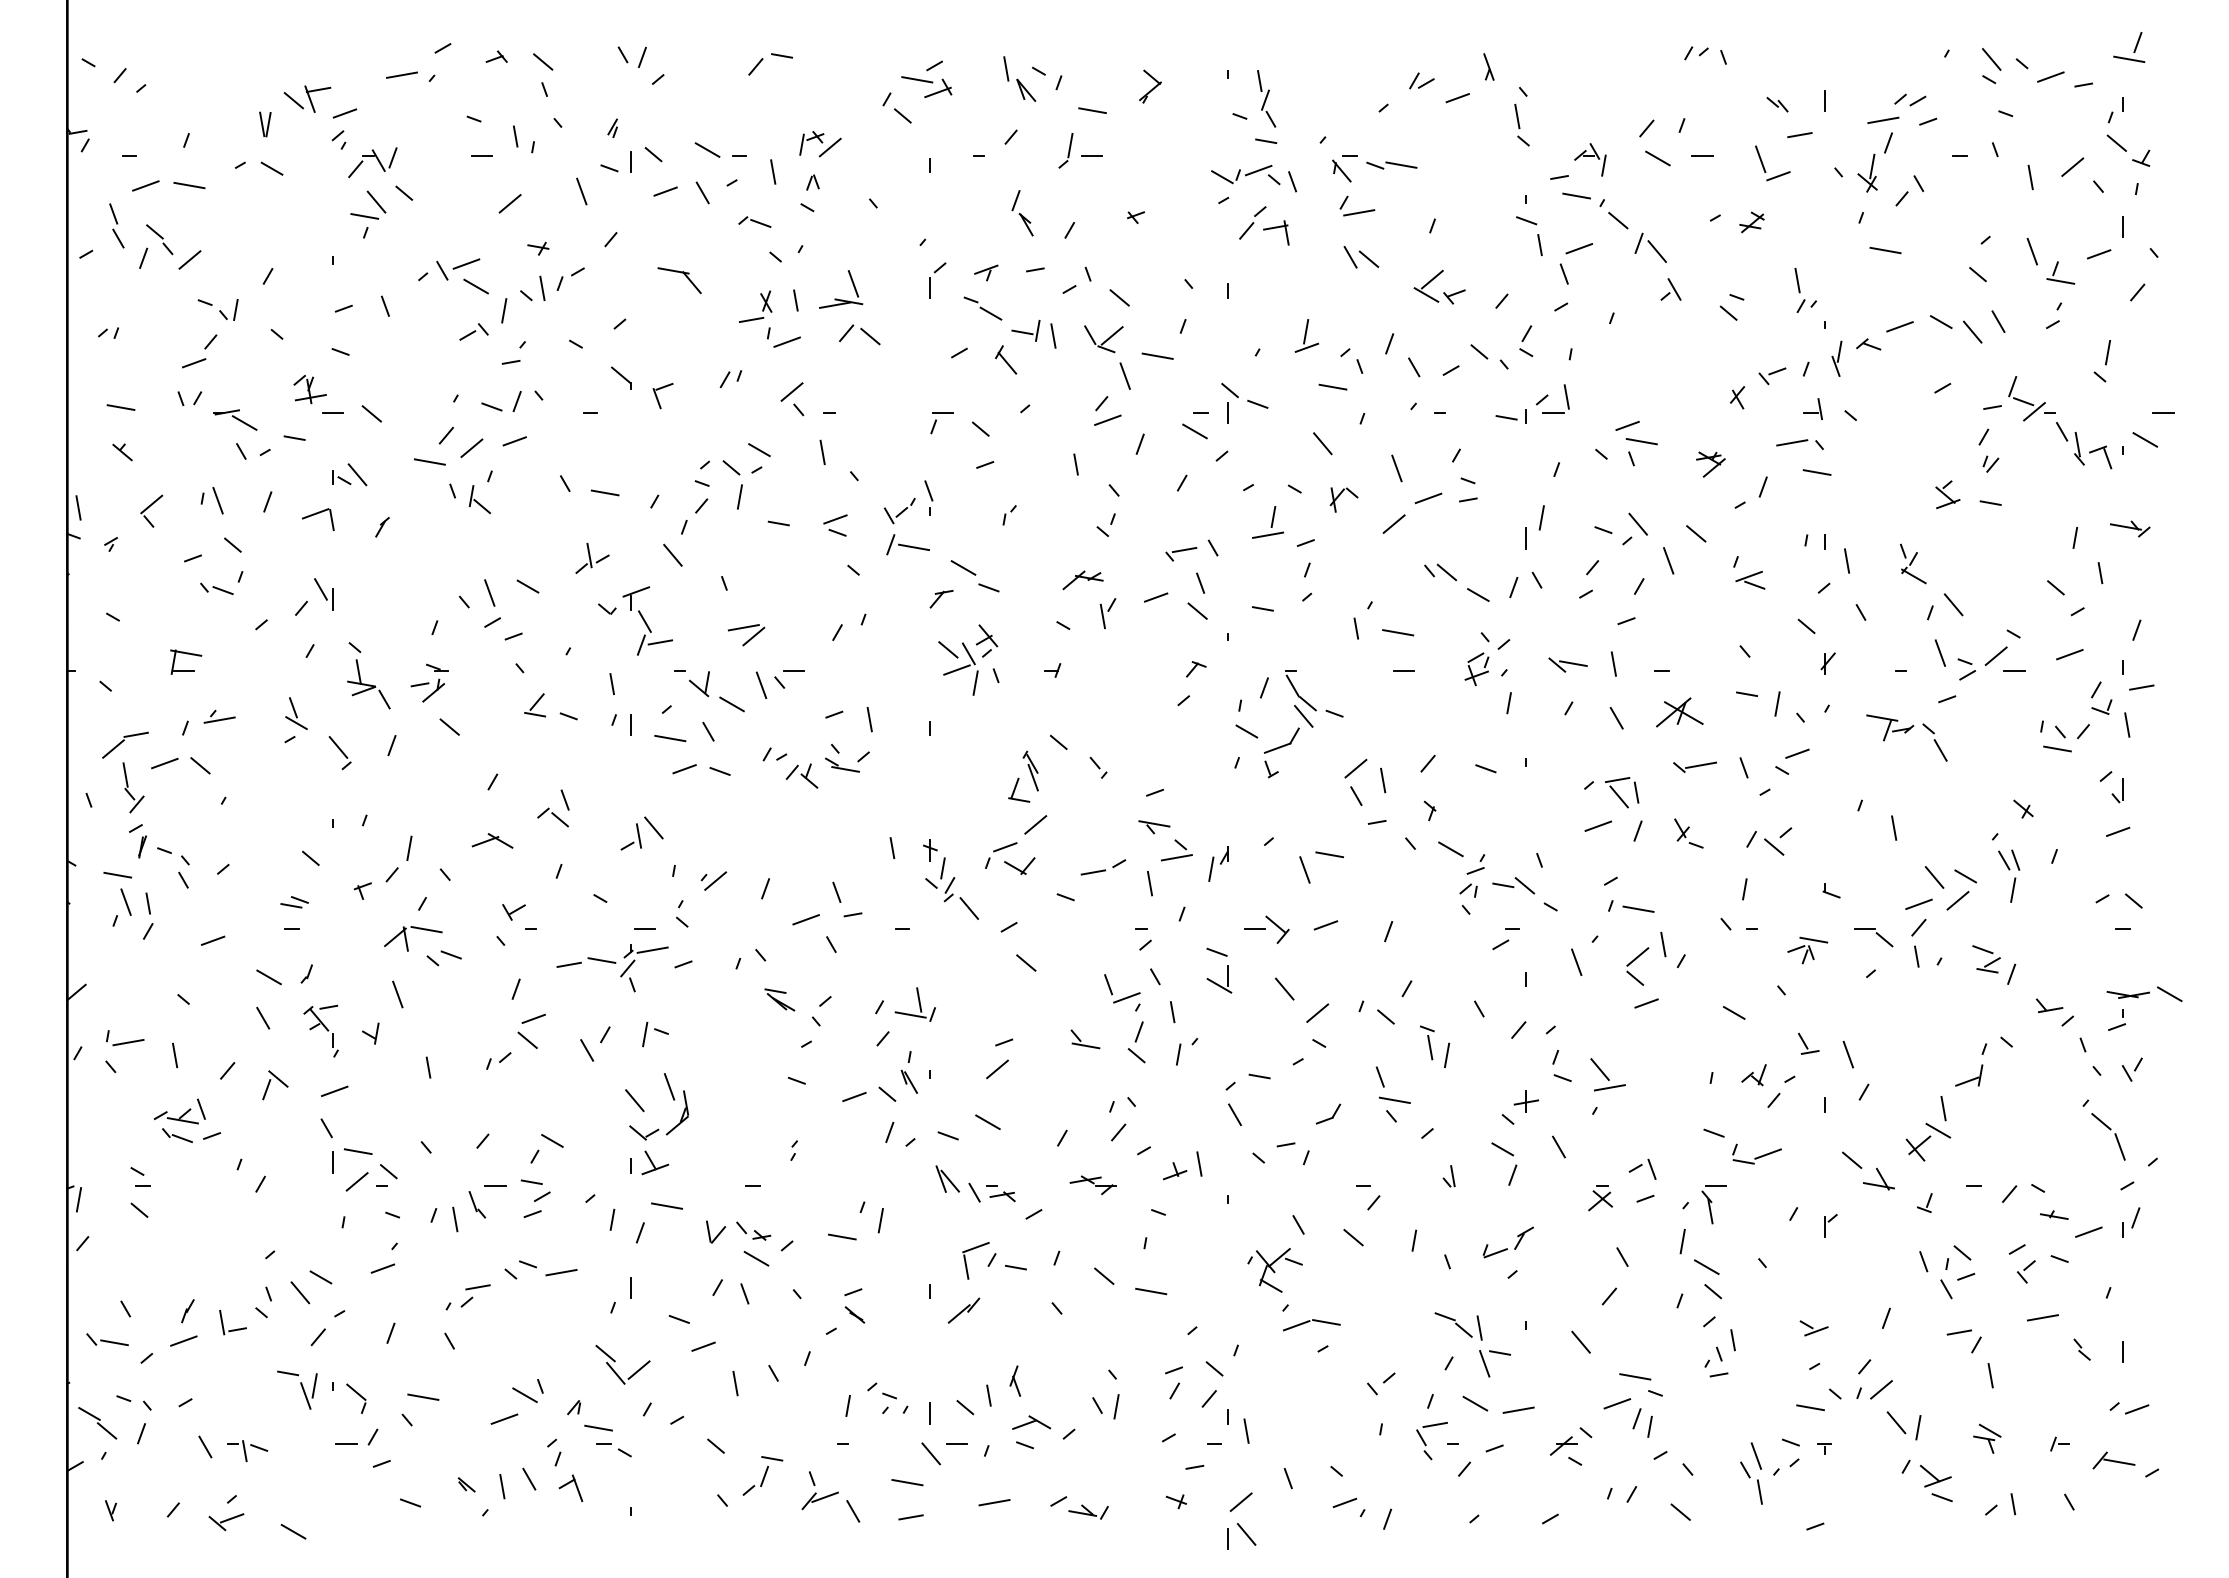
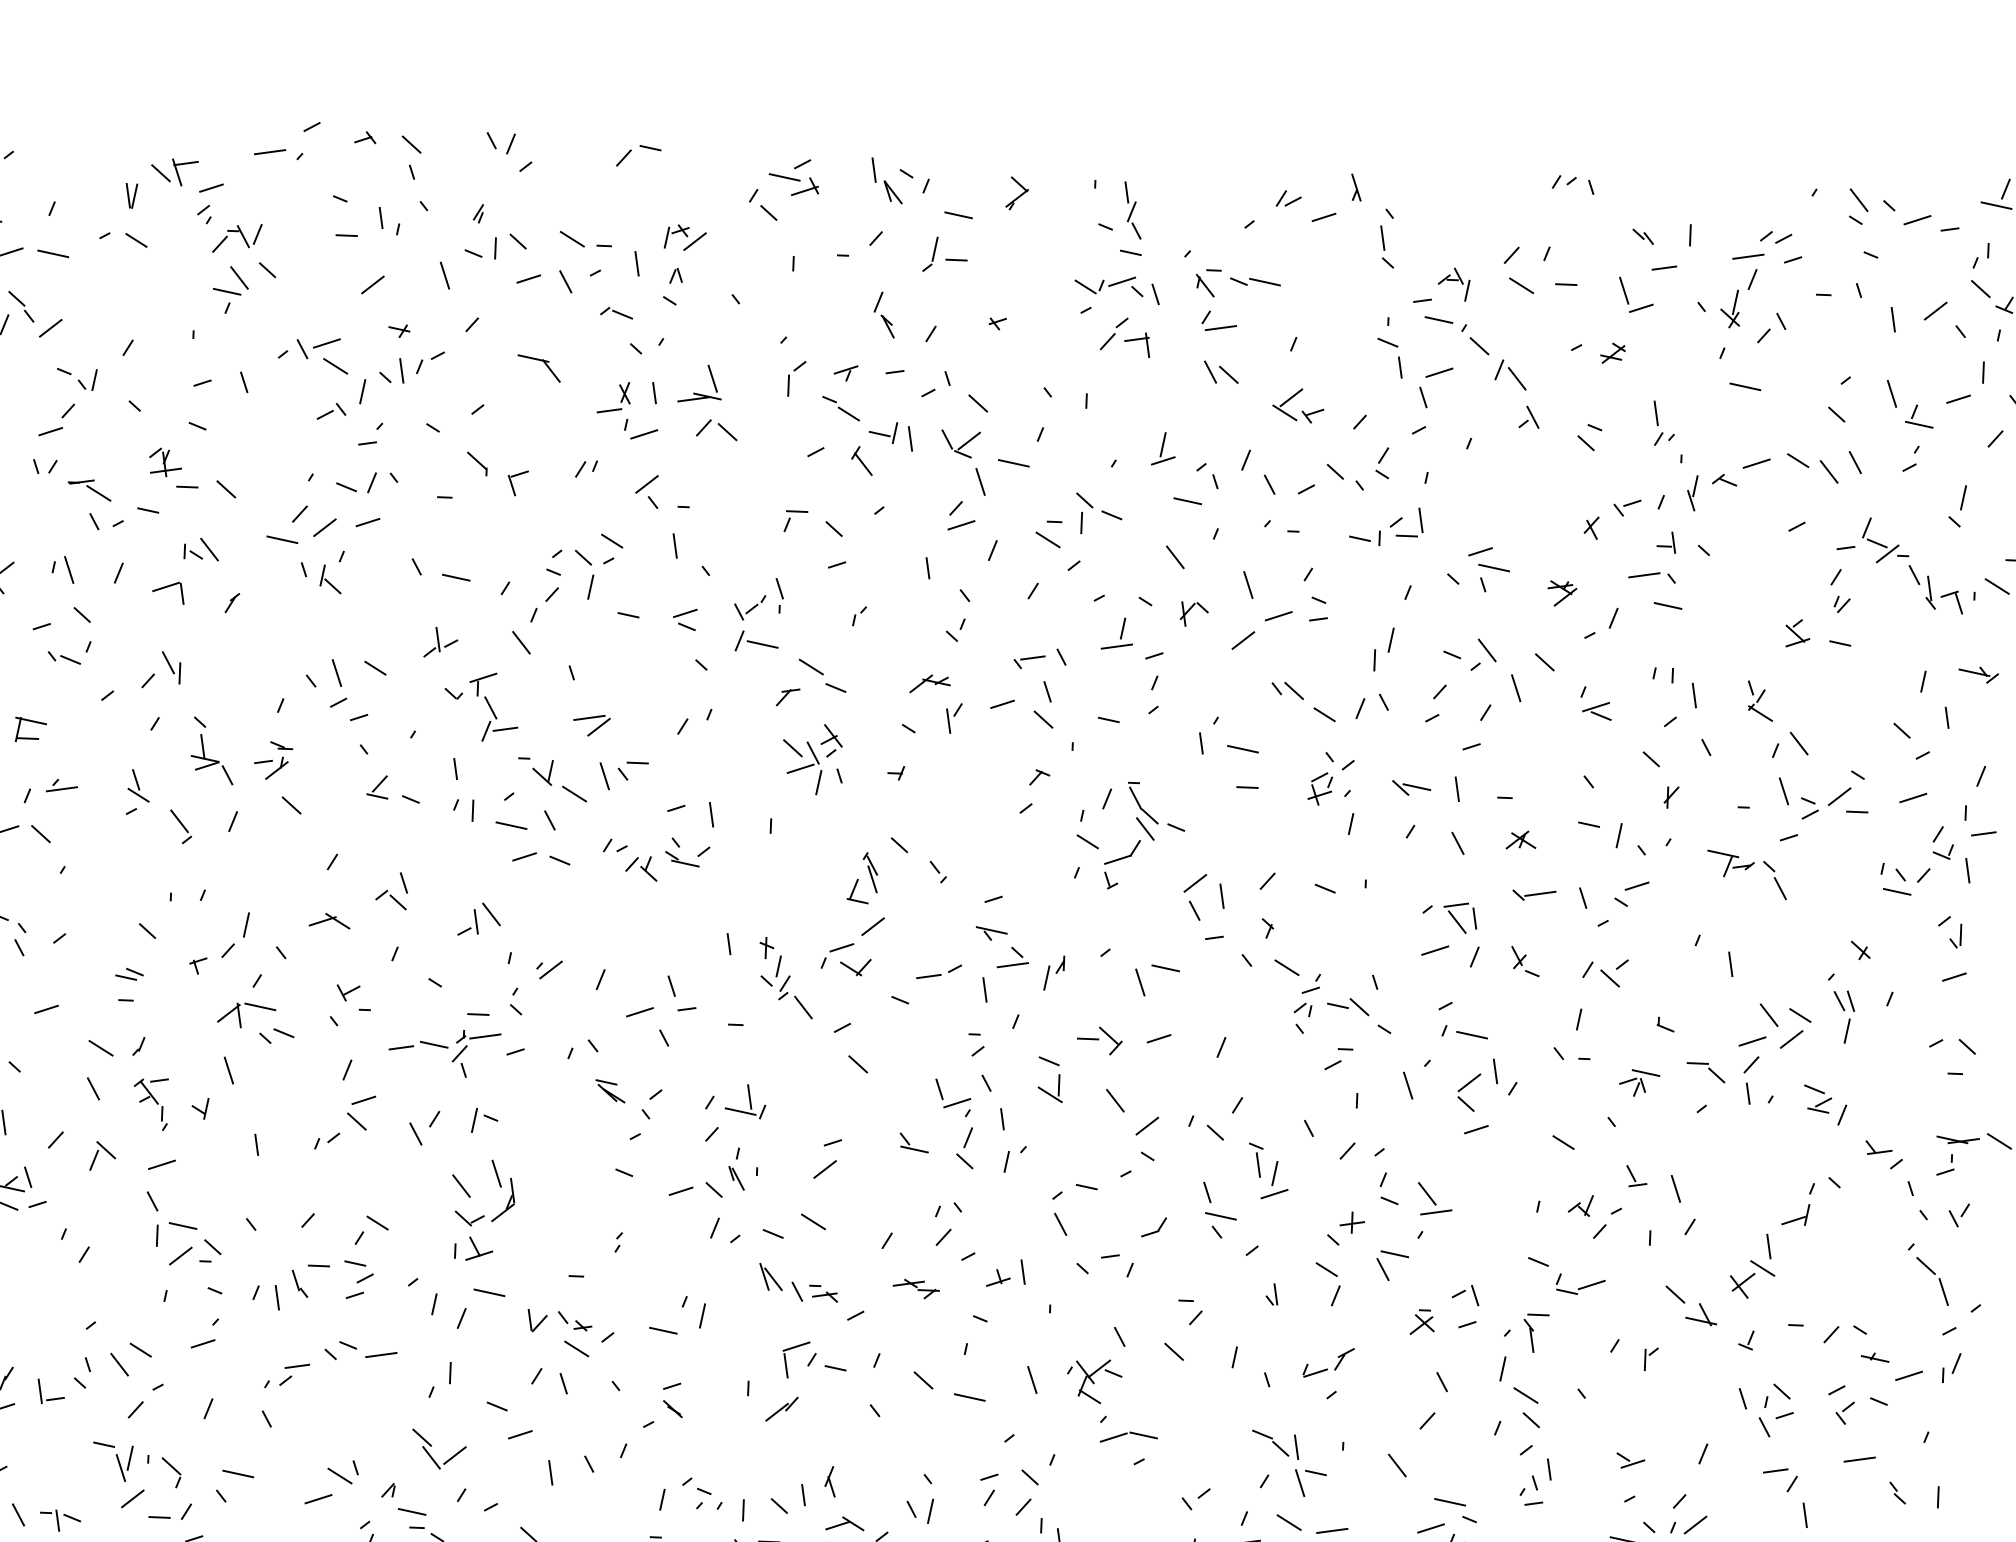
part: (1679, 712) -> (1520, 840), size x0.62
line: (1447, 1075) -> (1274, 1193), added
line: (1569, 1130) -> (1394, 1253), added
line: (1212, 1271) -> (1031, 1380), added
line: (318, 1426) -> (132, 1499), added

